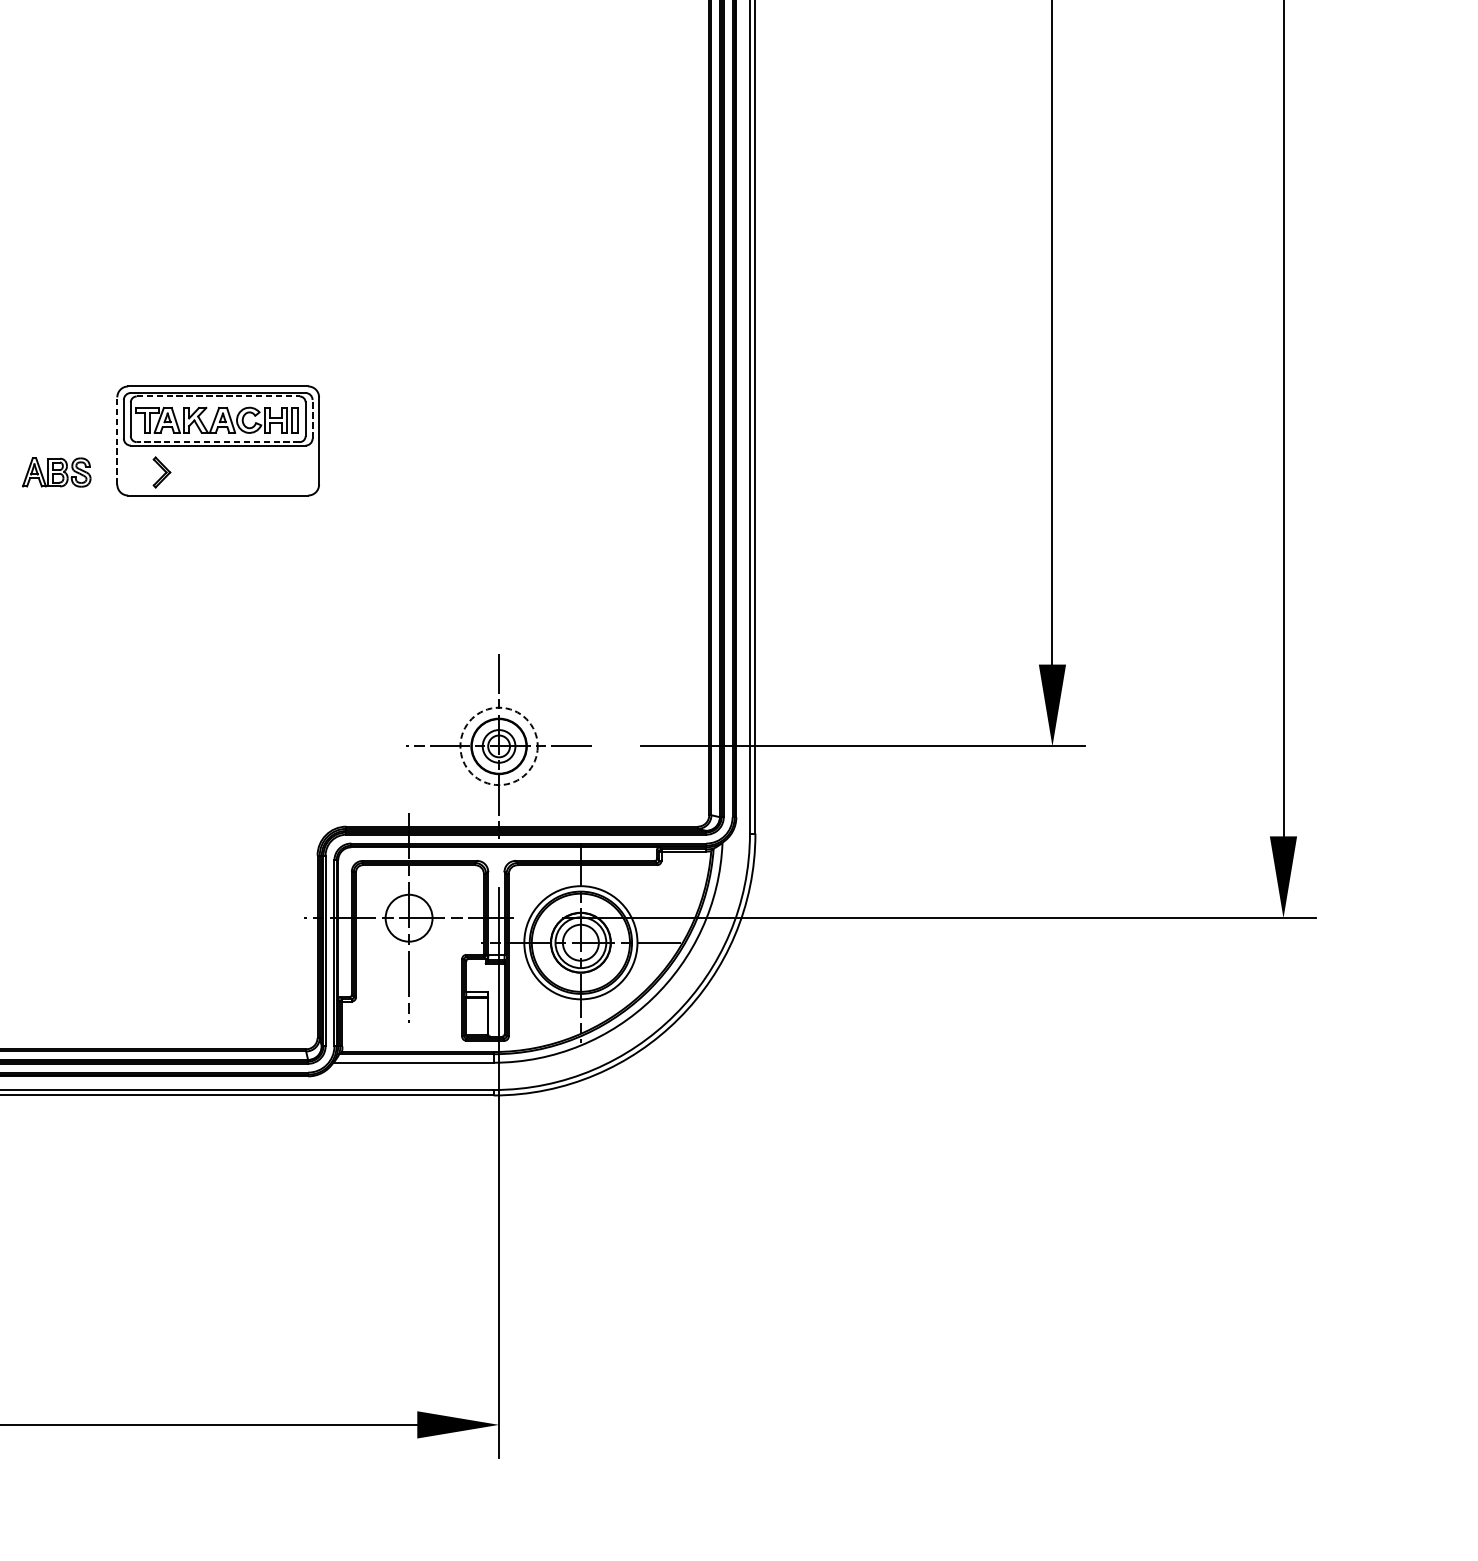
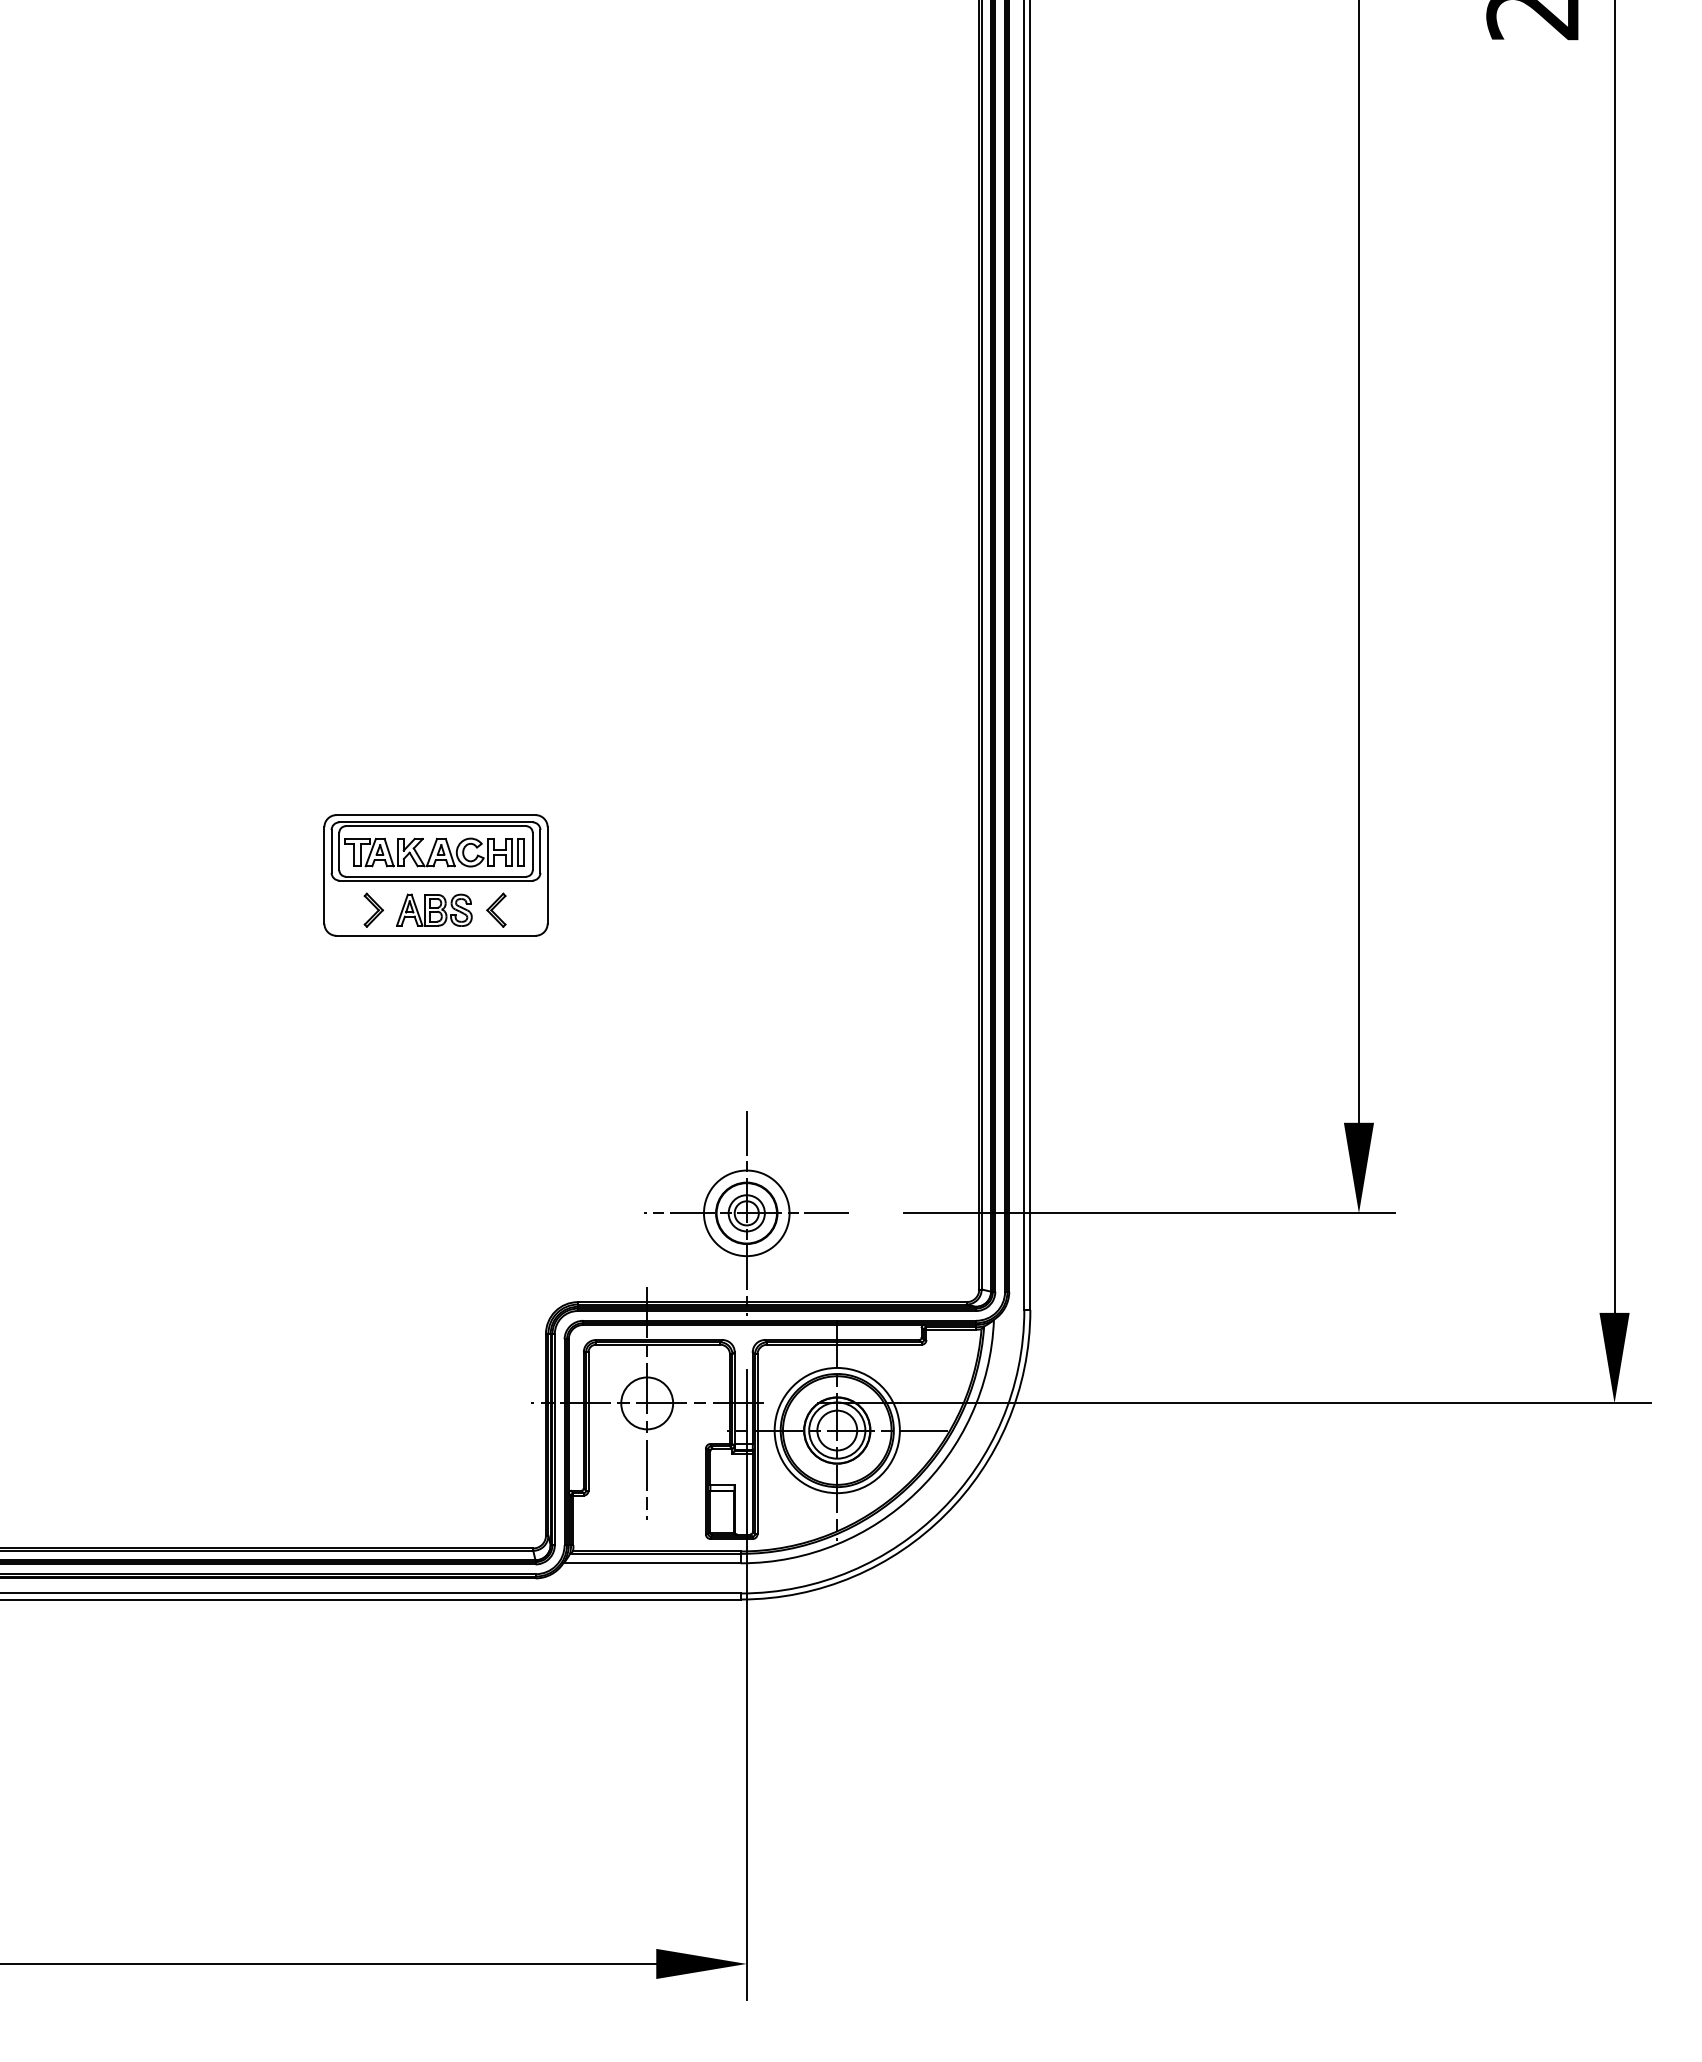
line: (218, 396) -> (436, 826), dashed -> solid
line: (312, 418) -> (540, 850), dashed -> solid
line: (117, 440) -> (324, 874), dashed -> solid
line: (217, 441) -> (435, 876), dashed -> solid
part: (56, 471) -> (434, 909), moved
part: (272, 471) -> (496, 909), added
circle: (498, 746) -> (746, 1213), dashed -> solid

